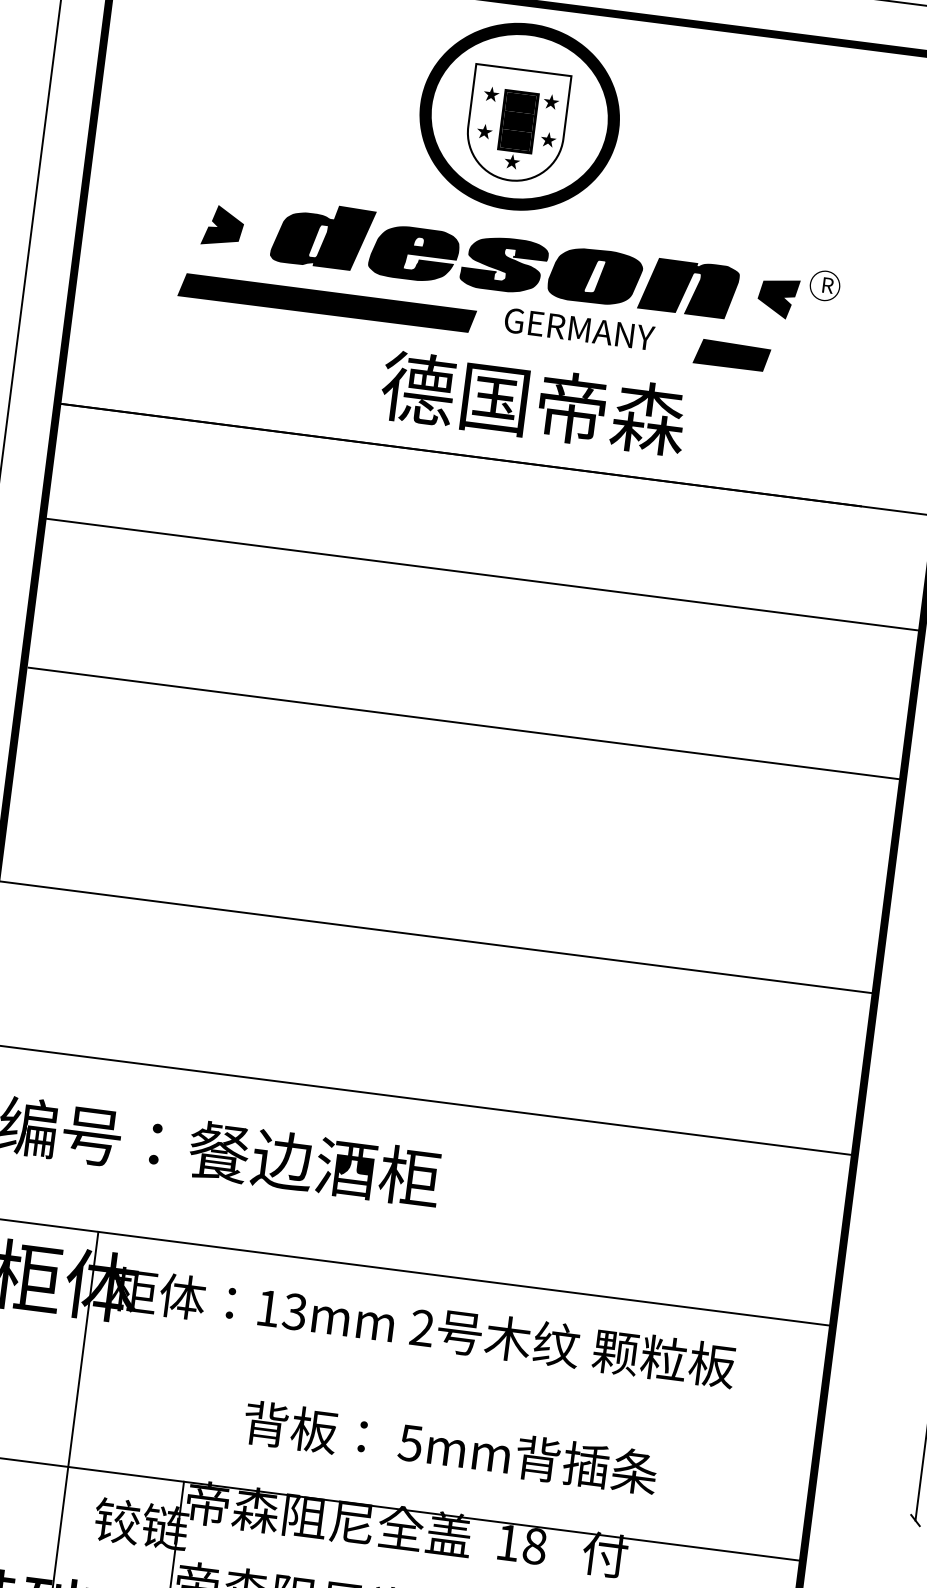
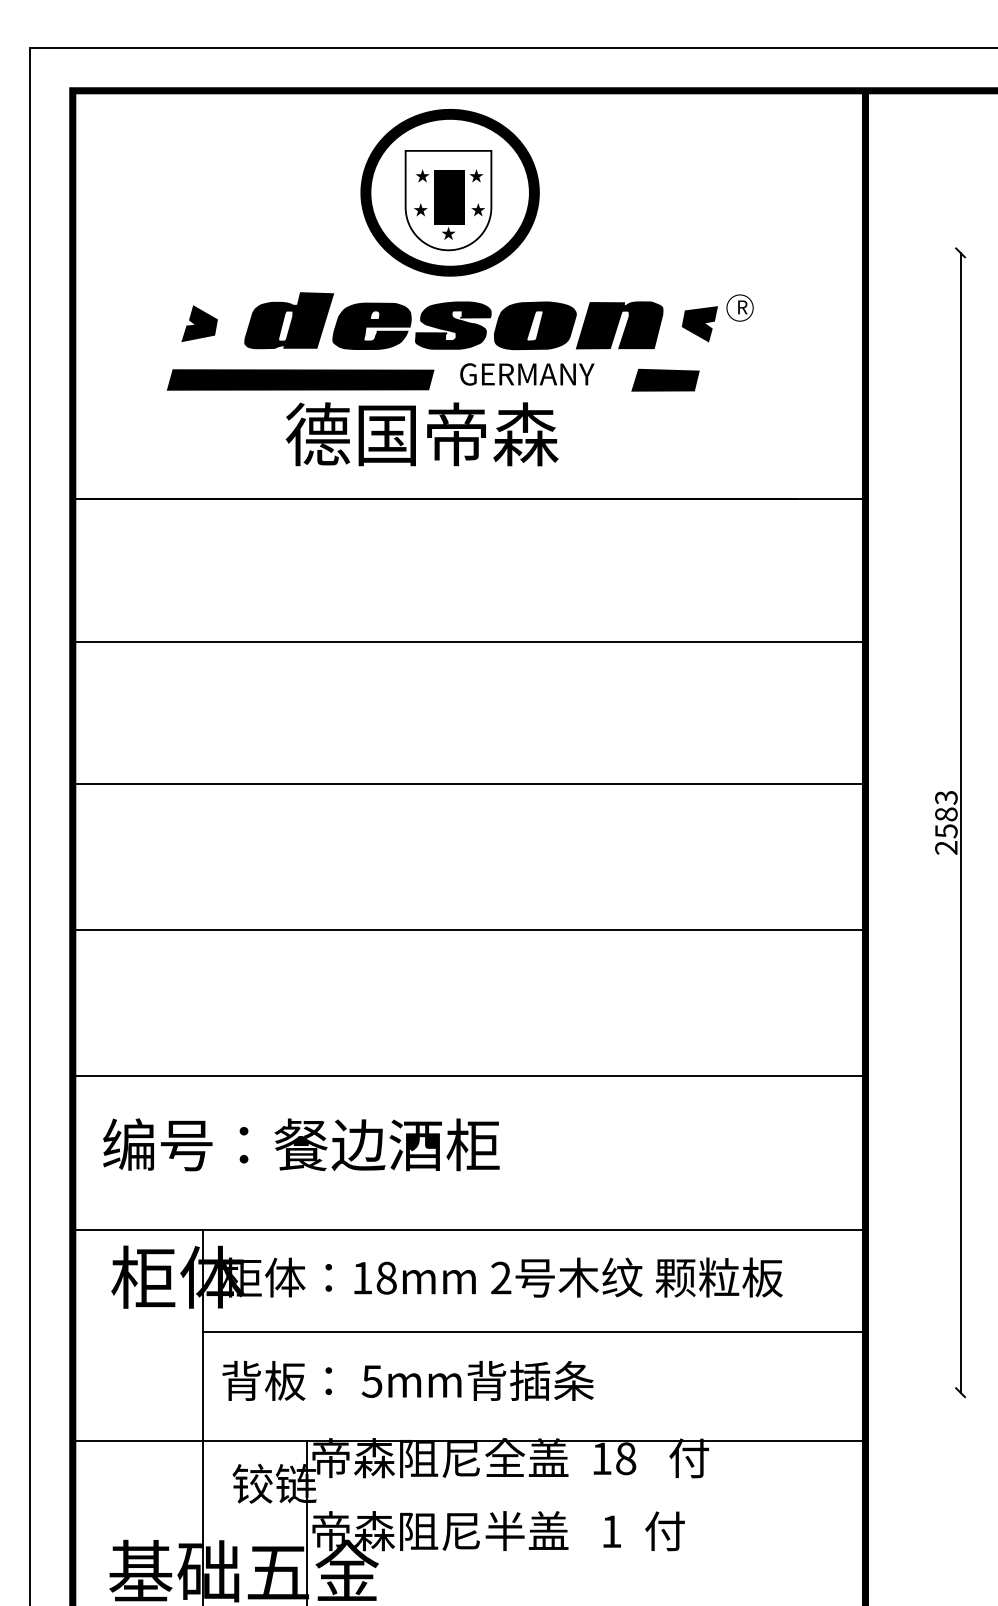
text: (533, 403) -> (421, 434), moved
line: (481, 575) -> (468, 642), moved
line: (466, 724) -> (471, 784), moved
text: (294, 1311) -> (386, 1277), 13mm -> 18mm
line: (451, 1392) -> (534, 1331), added
text: (450, 1447) -> (407, 1380), moved

